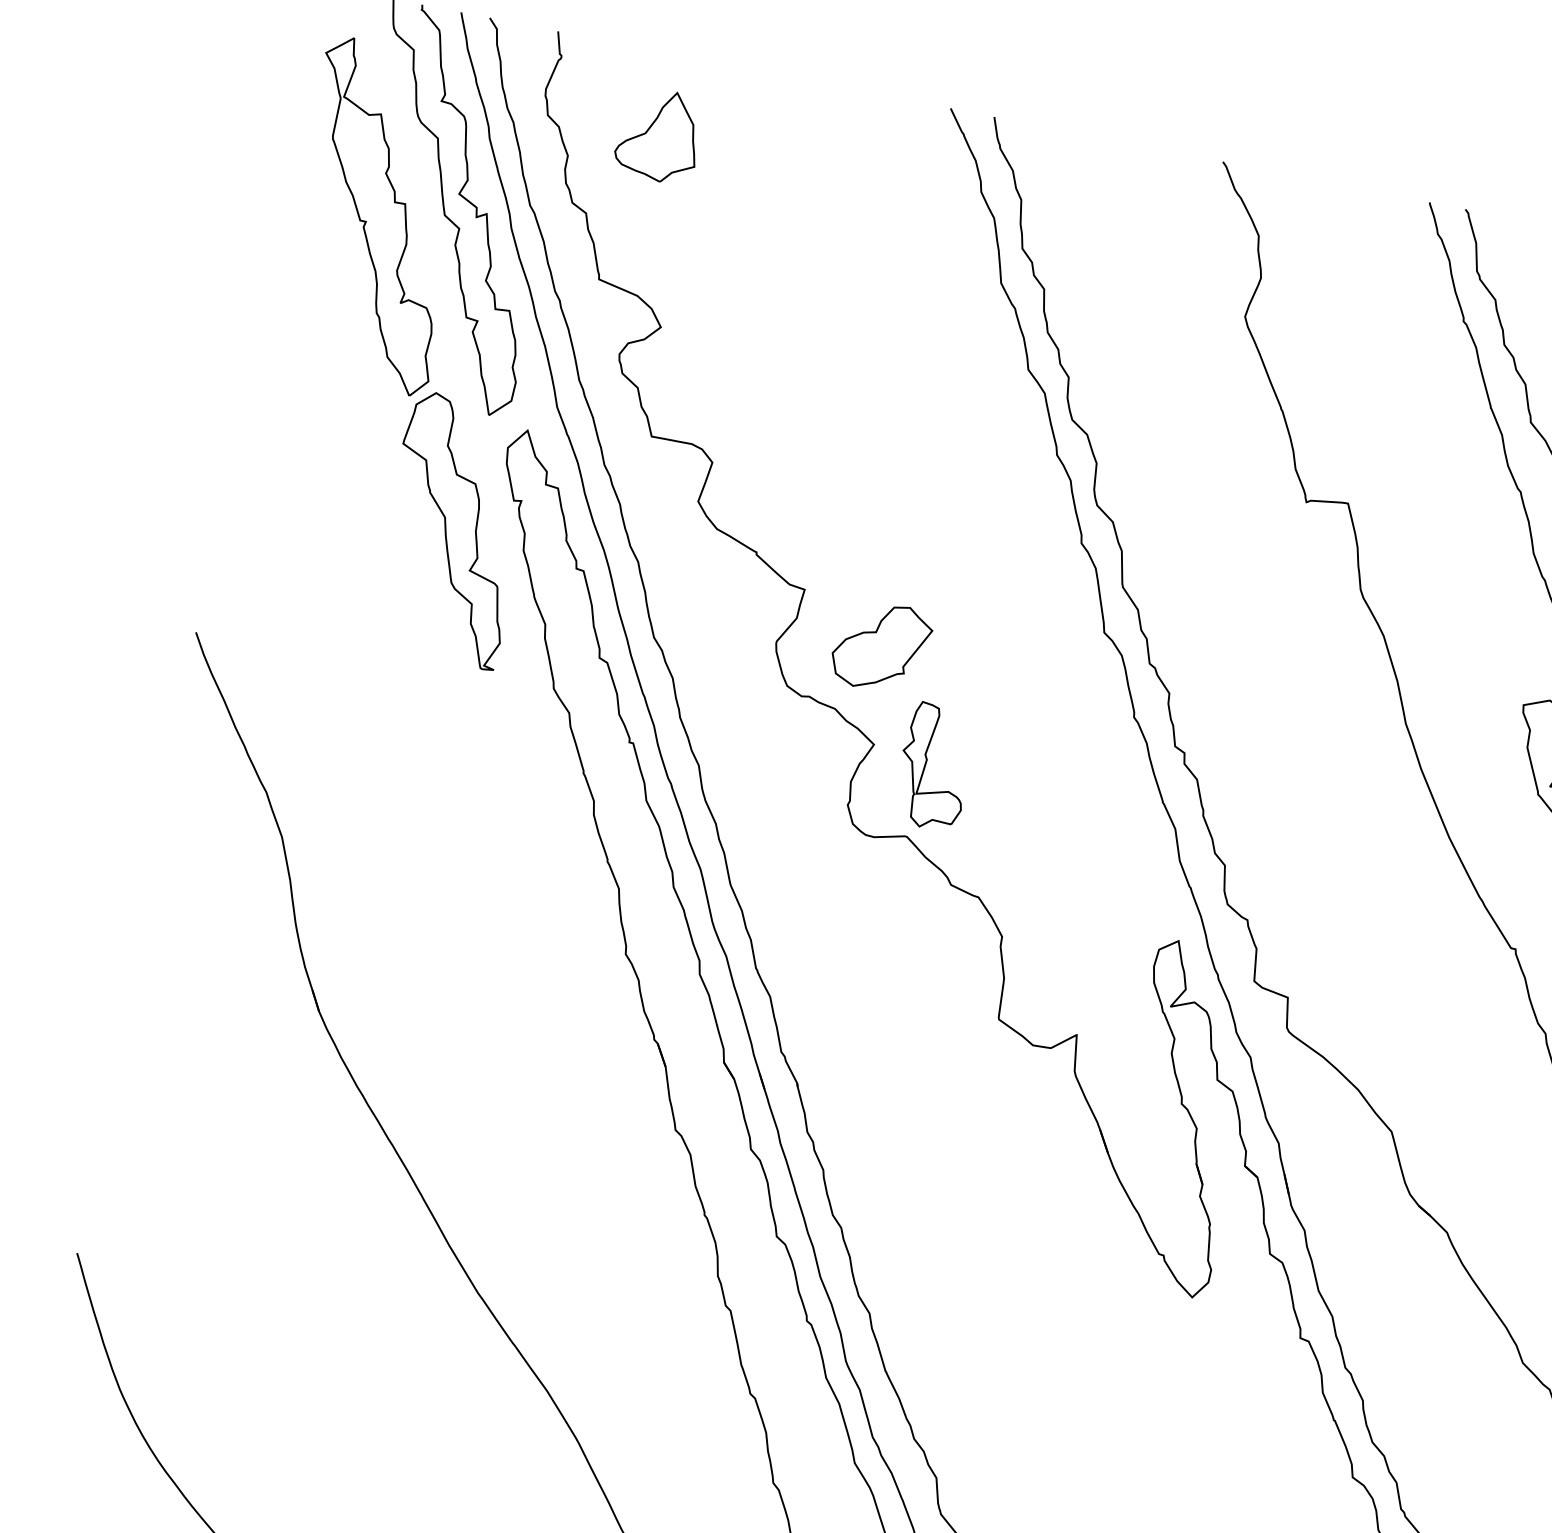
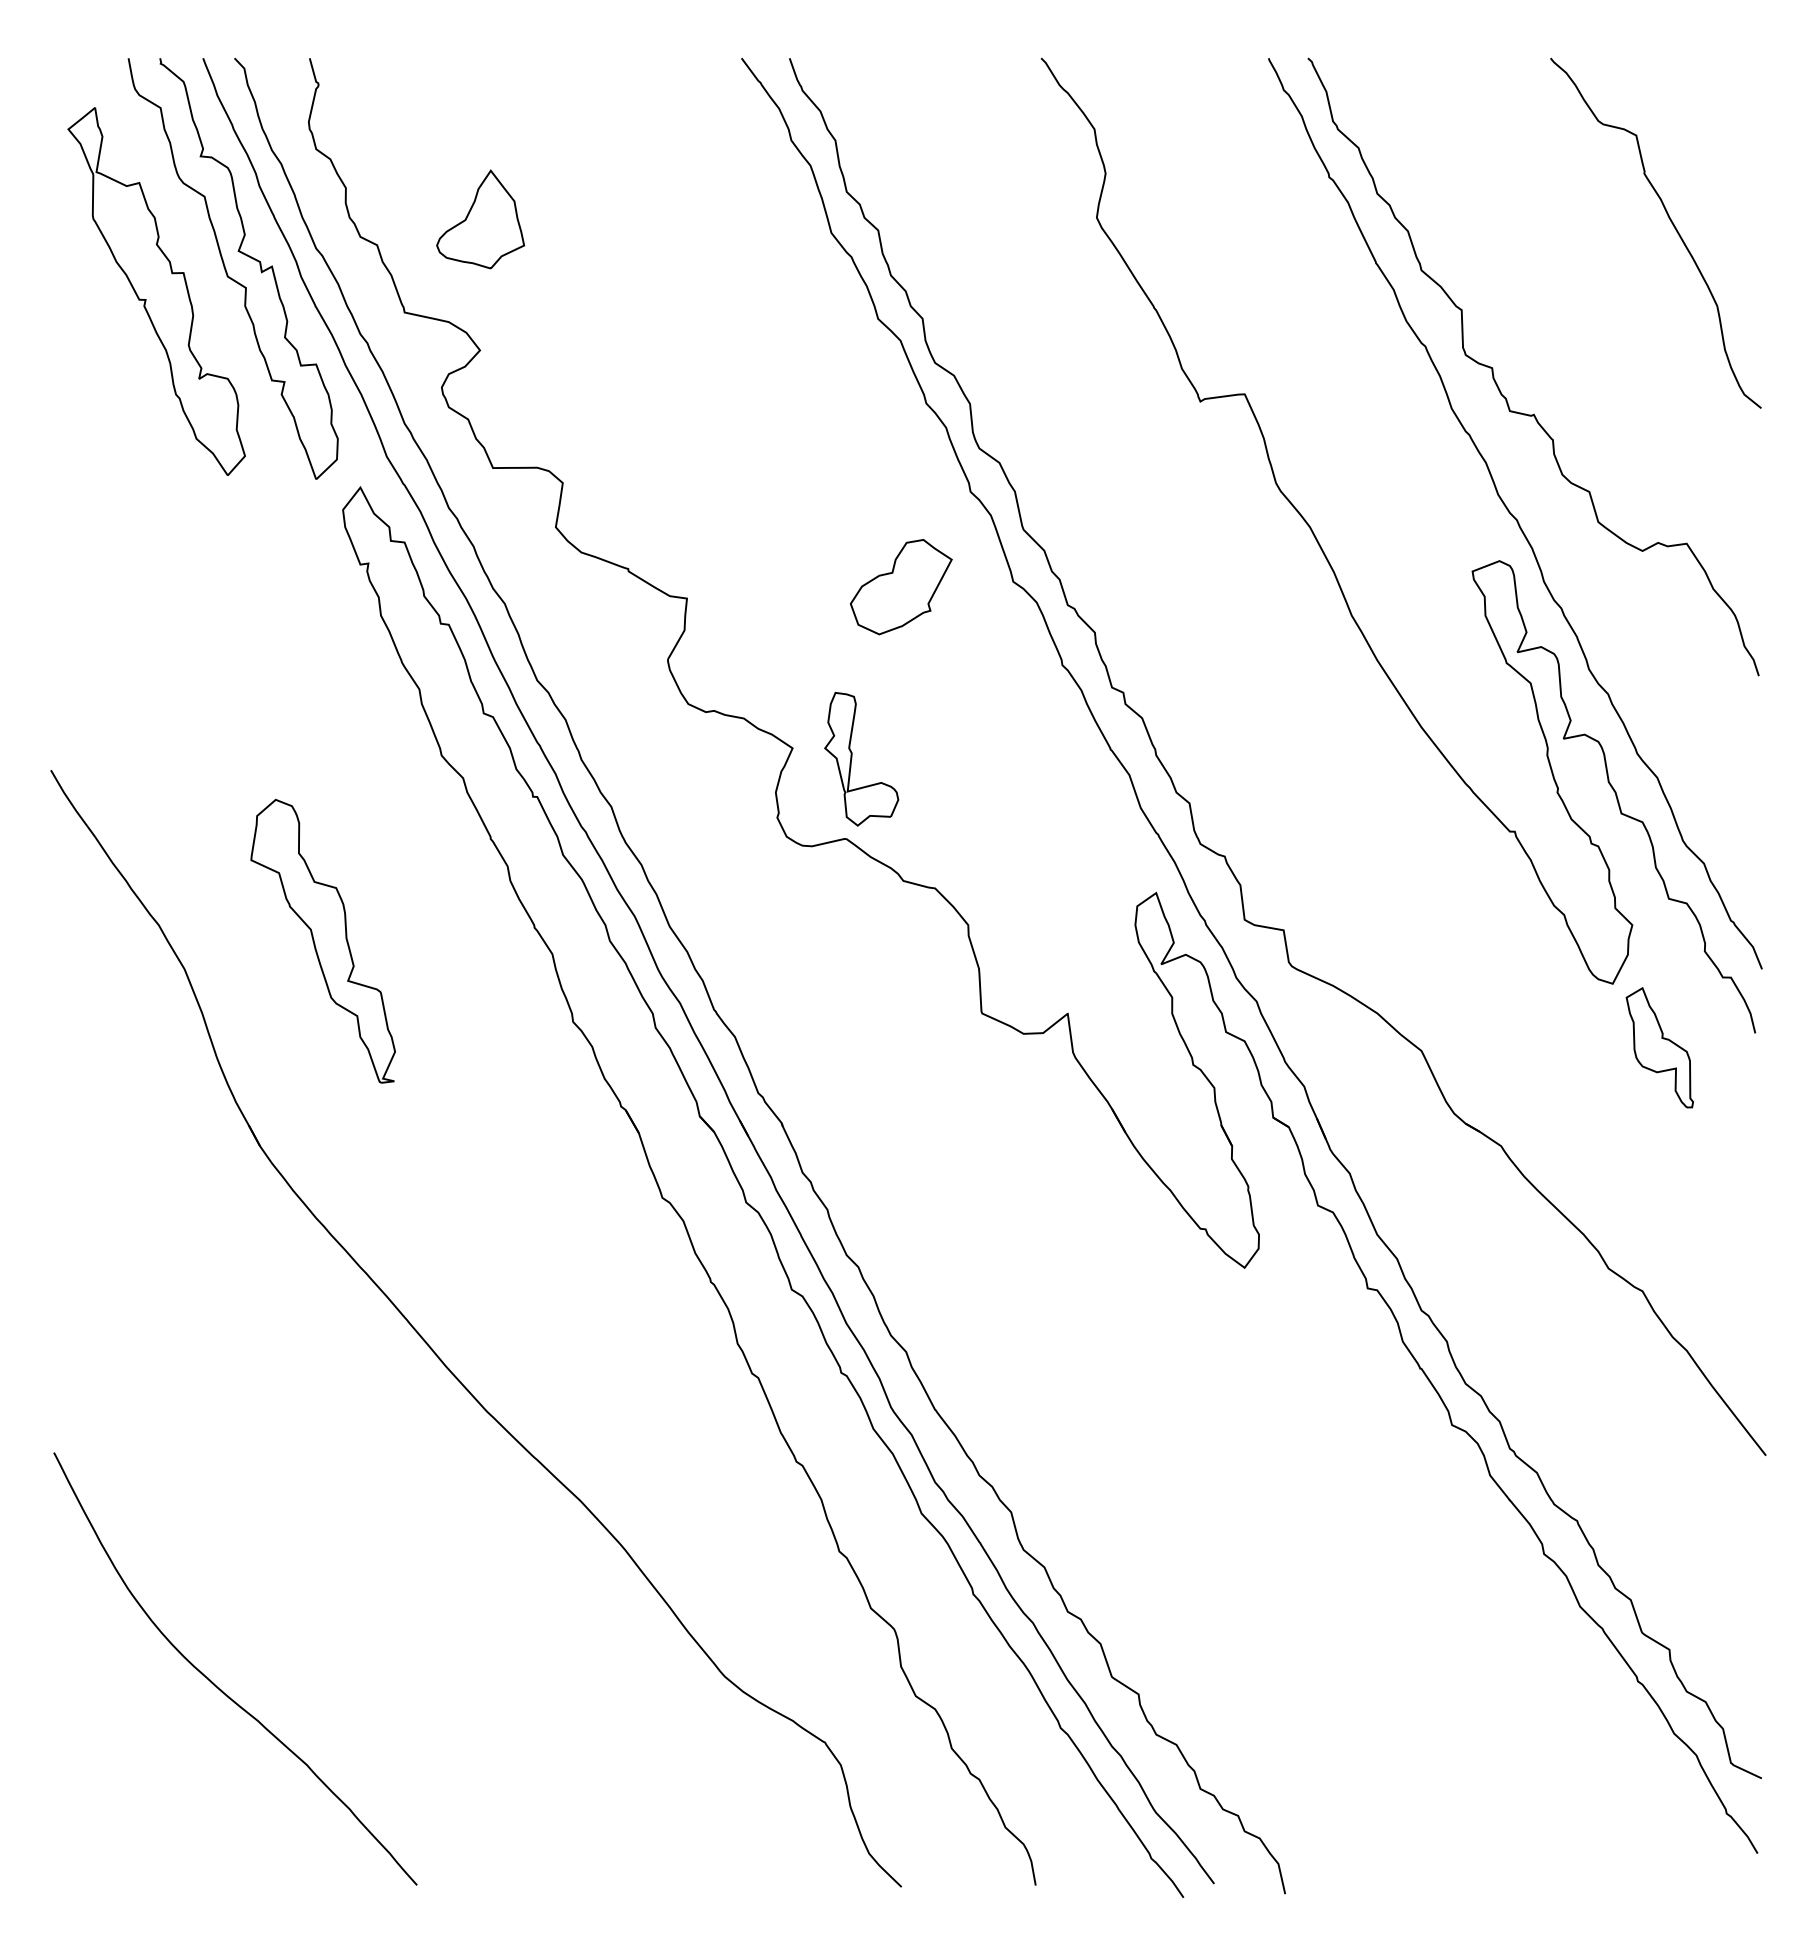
part: (659, 135) -> (480, 219), moved
part: (453, 529) -> (322, 940), moved
part: (880, 647) -> (900, 587), moved

